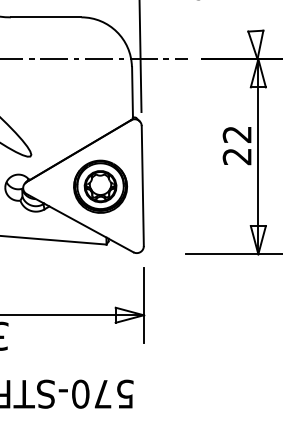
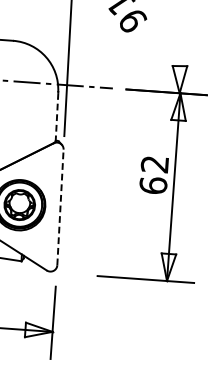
line: (132, 92) -> (57, 116), solid -> dashed
text: (236, 156) -> (152, 185), 22 -> 62
line: (142, 185) -> (60, 206), solid -> dashed

